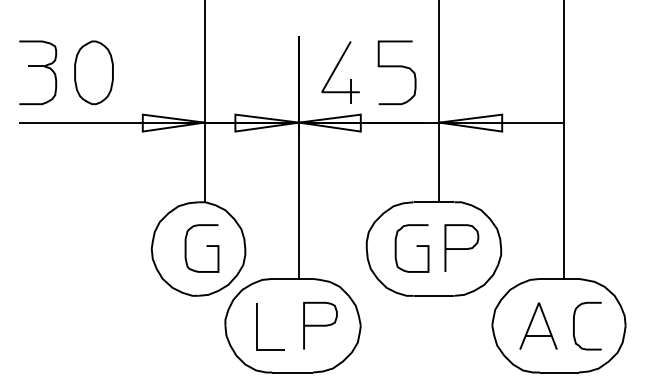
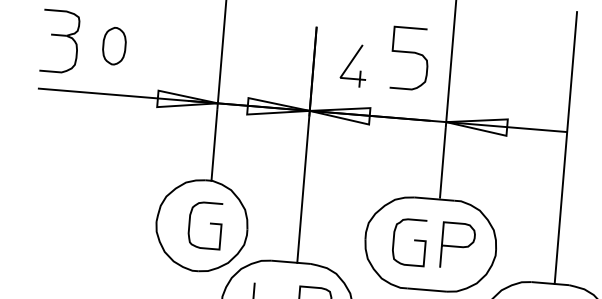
curve: (396, 67) -> (409, 53), moved
part: (93, 72) -> (113, 45), size x0.6
part: (340, 72) -> (354, 65), size x0.7

